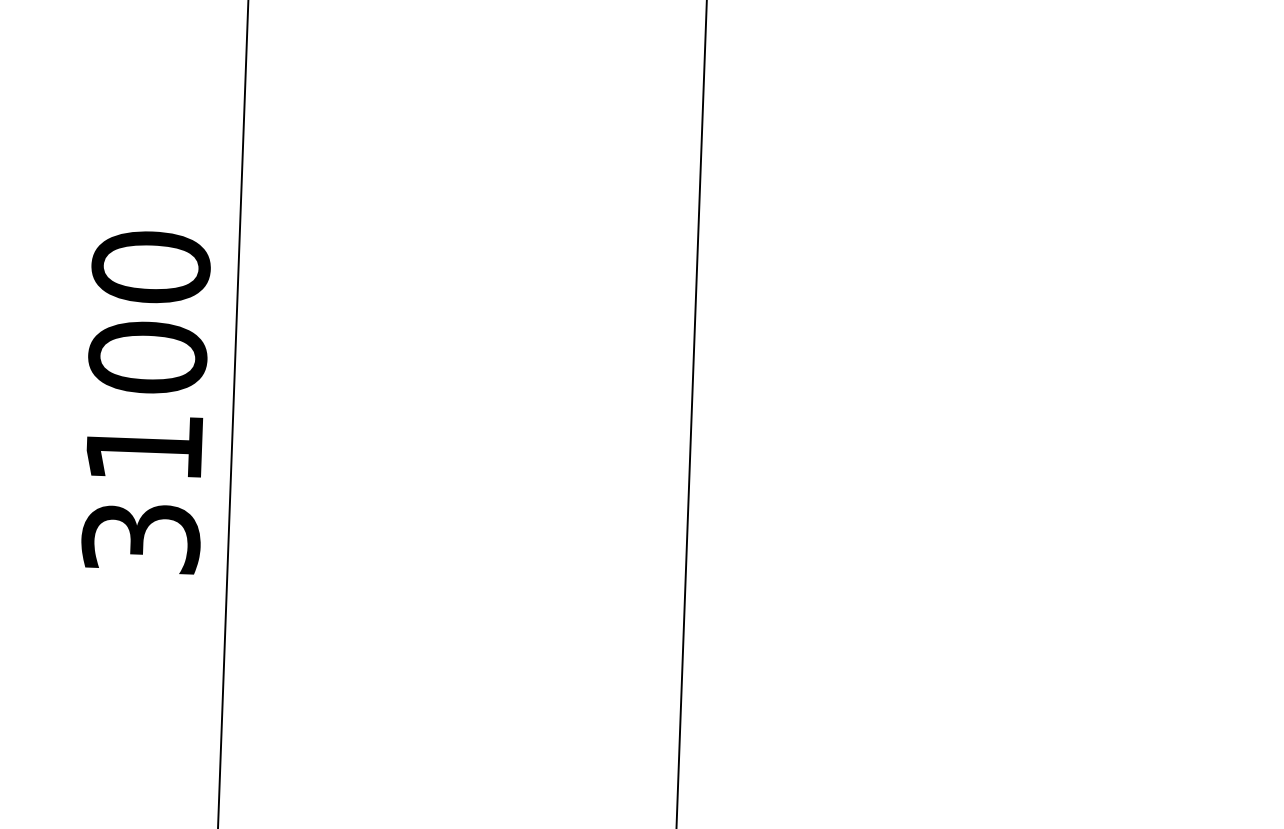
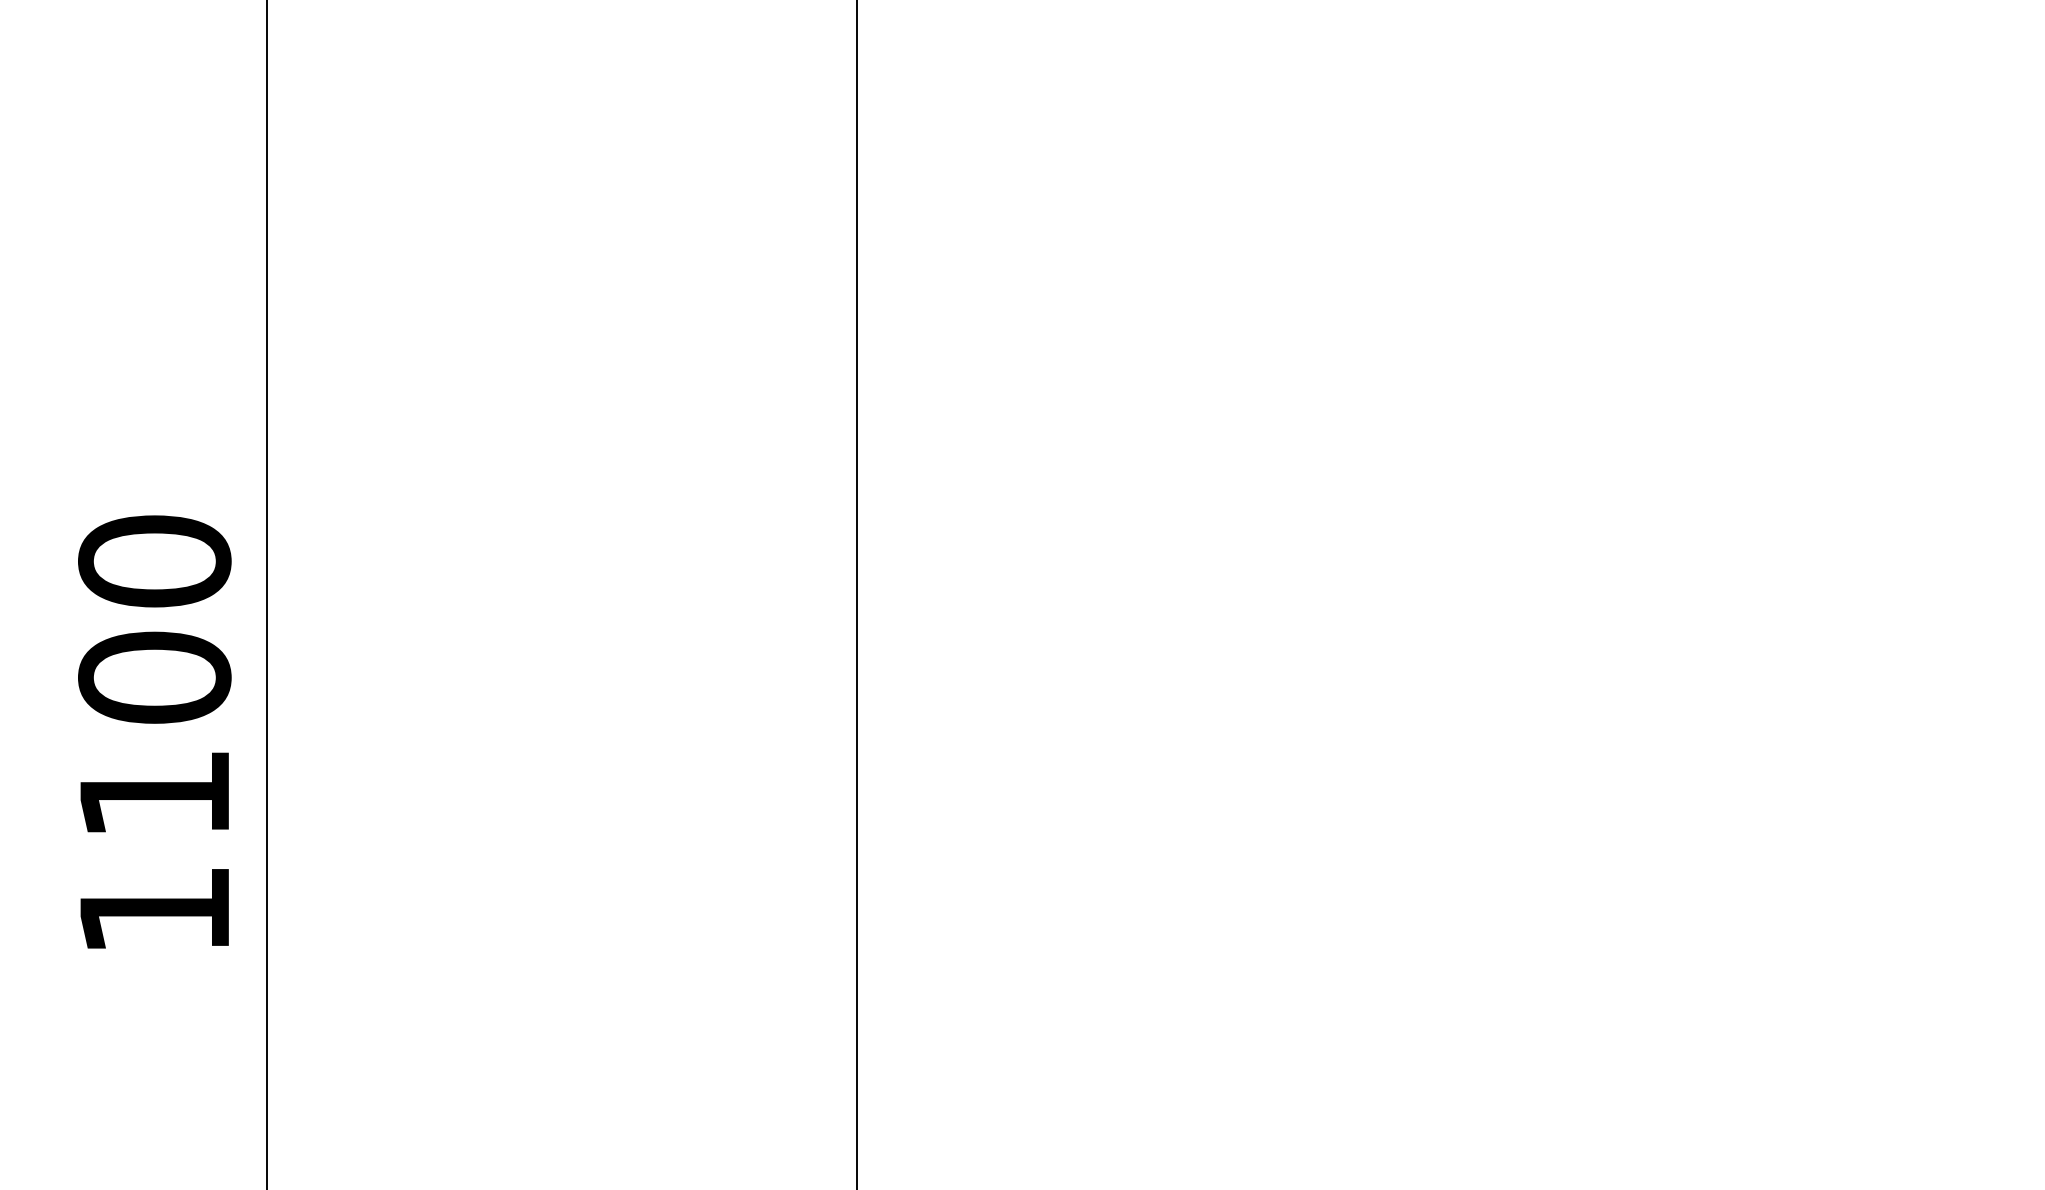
text: (140, 538) -> (154, 910), 3100 -> 1100

